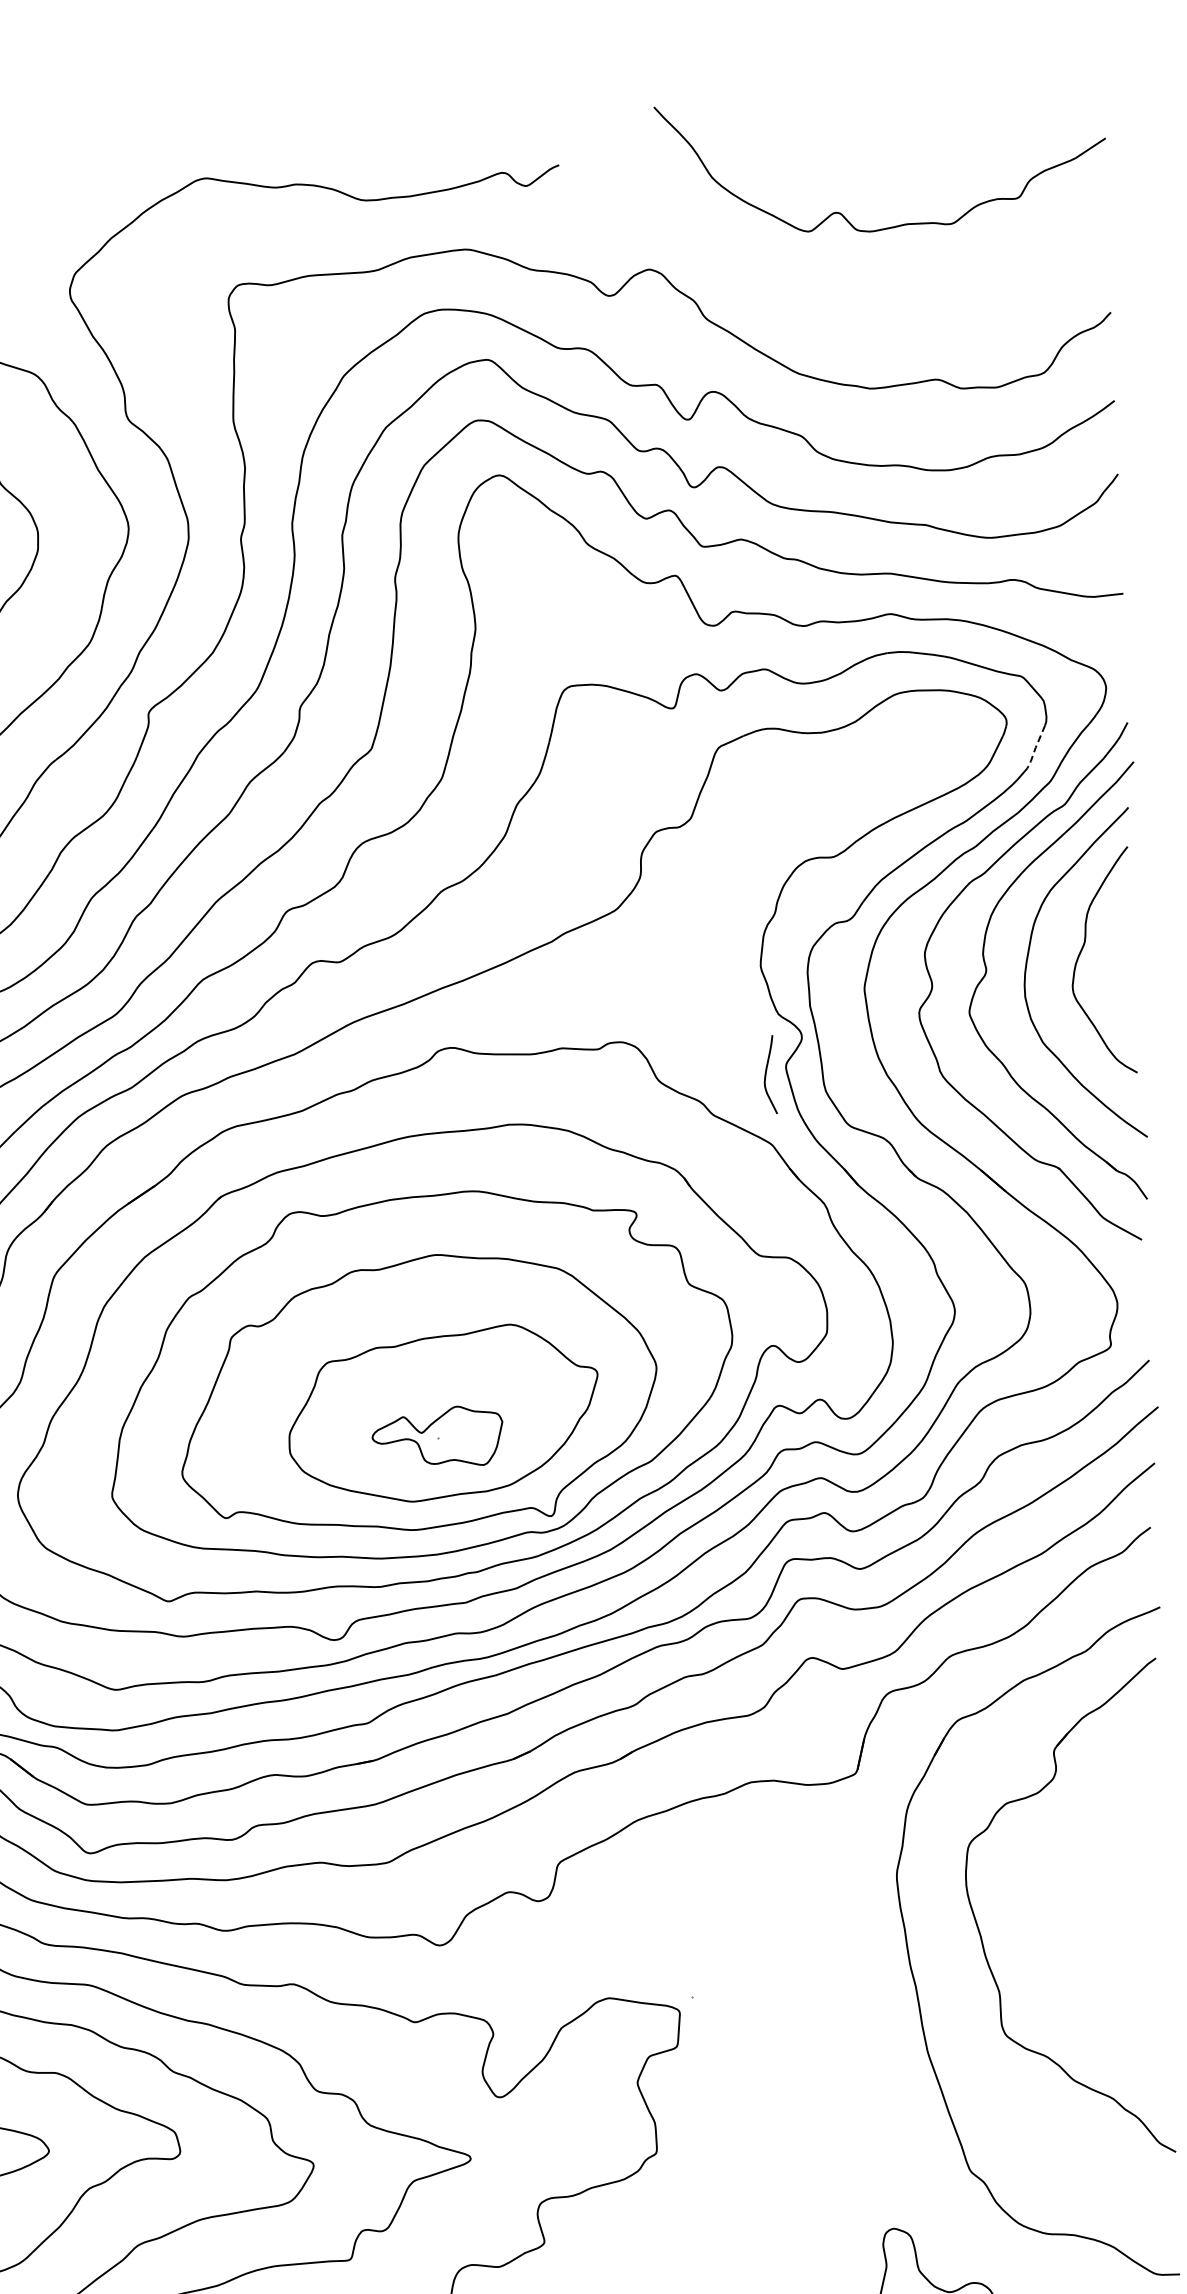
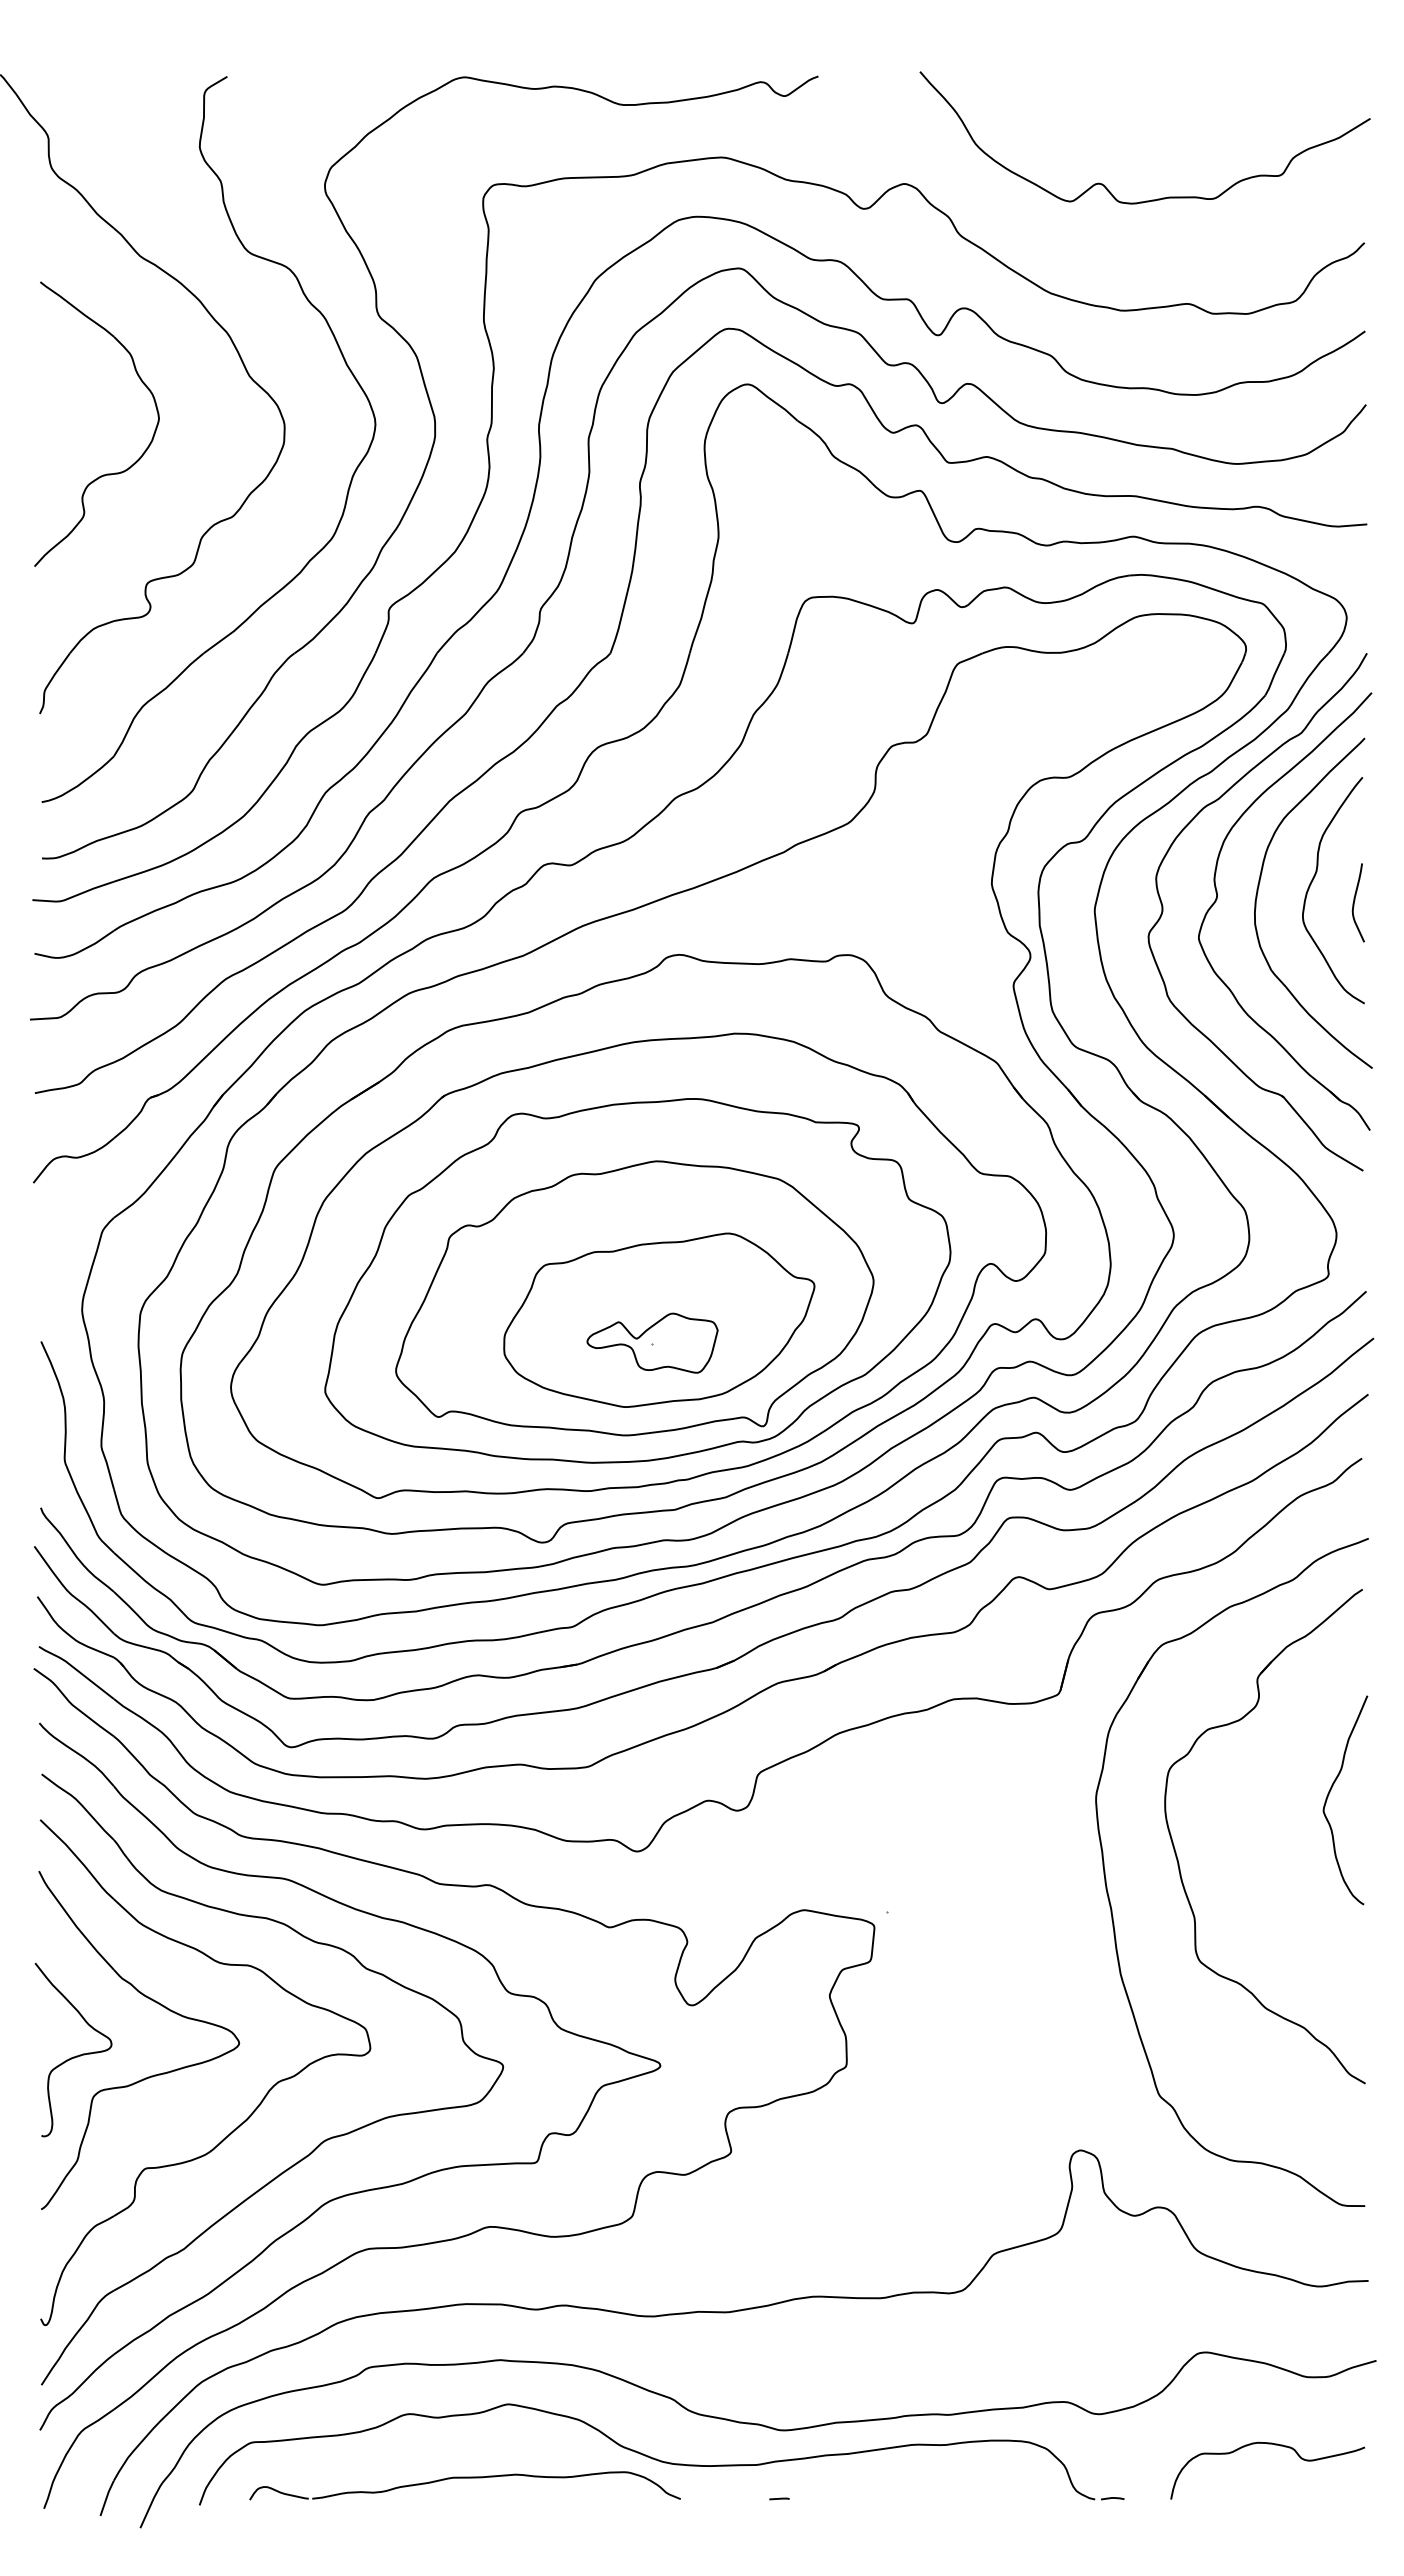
curve: (842, 213) -> (1104, 184), moved
line: (1035, 747) -> (1274, 675), dashed -> solid
curve: (767, 1072) -> (1355, 900), moved
curve: (1130, 1862) -> (1330, 1792), added

